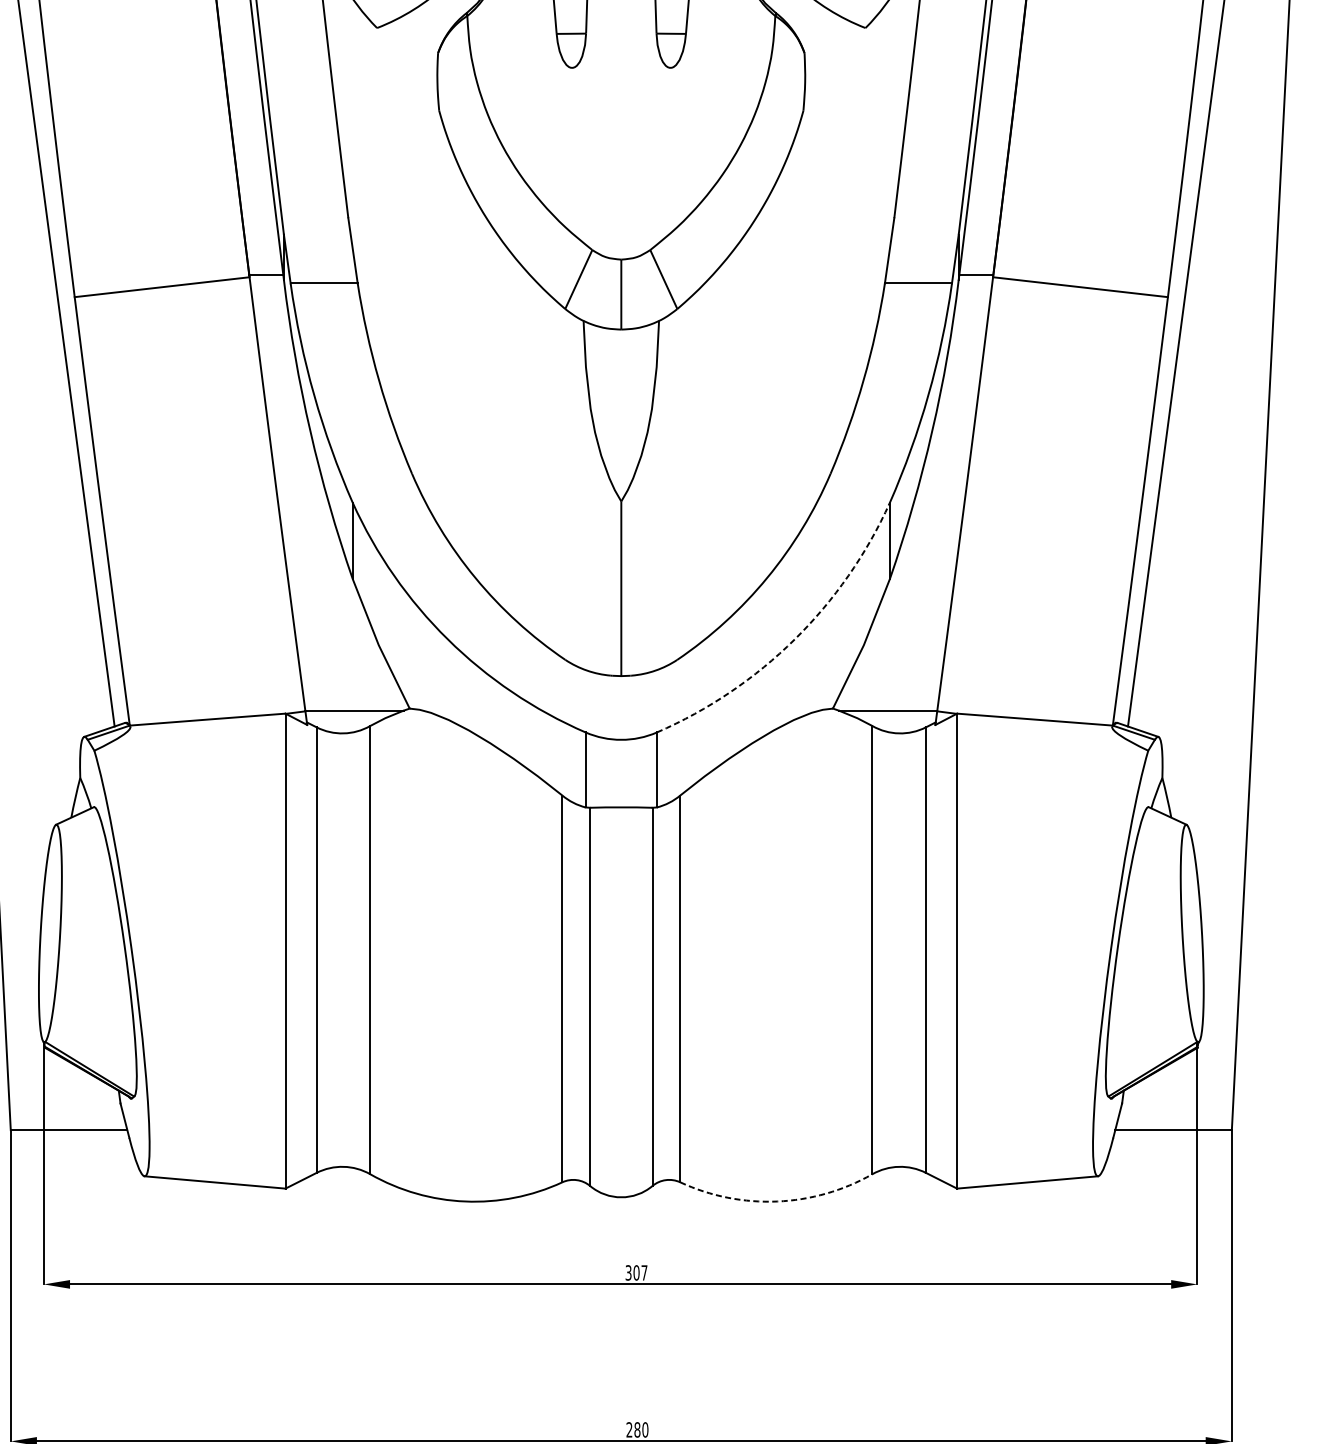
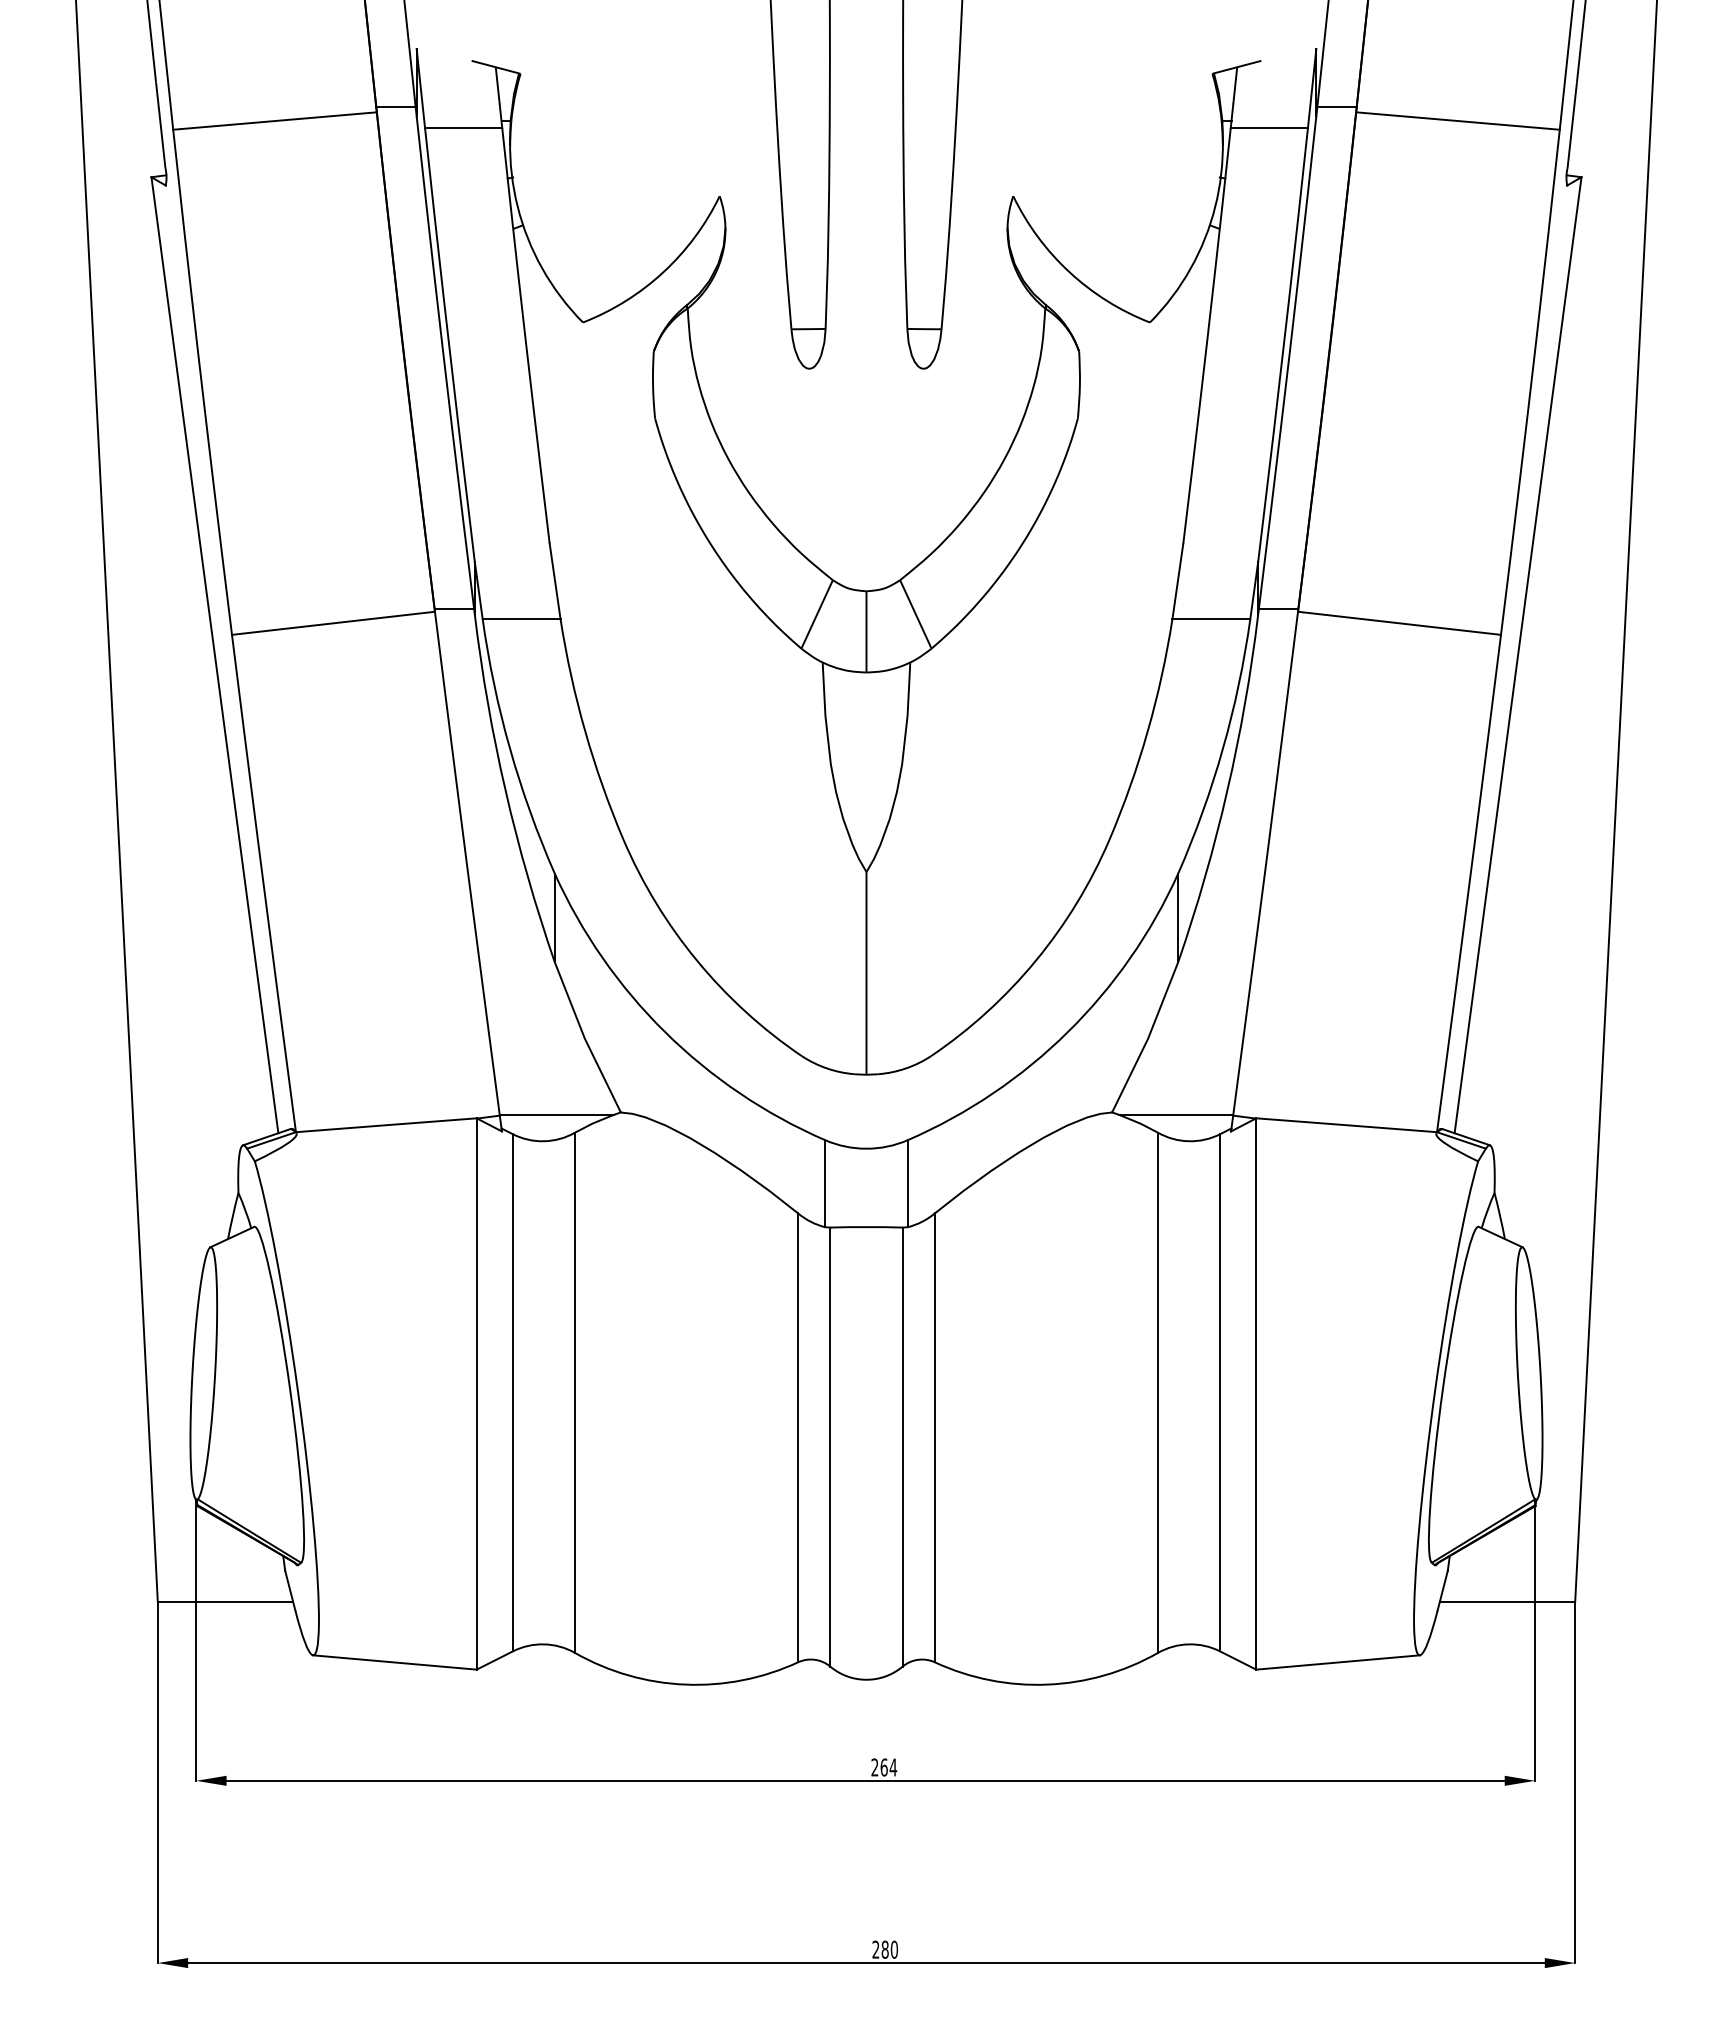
arc: (794, 639) -> (1067, 1032), dashed -> solid
arc: (777, 1201) -> (1047, 1684), dashed -> solid
text: (636, 1272) -> (884, 1767), 307 -> 264

